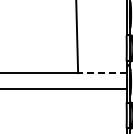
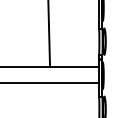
line: (101, 73) -> (73, 67), dashed -> solid

